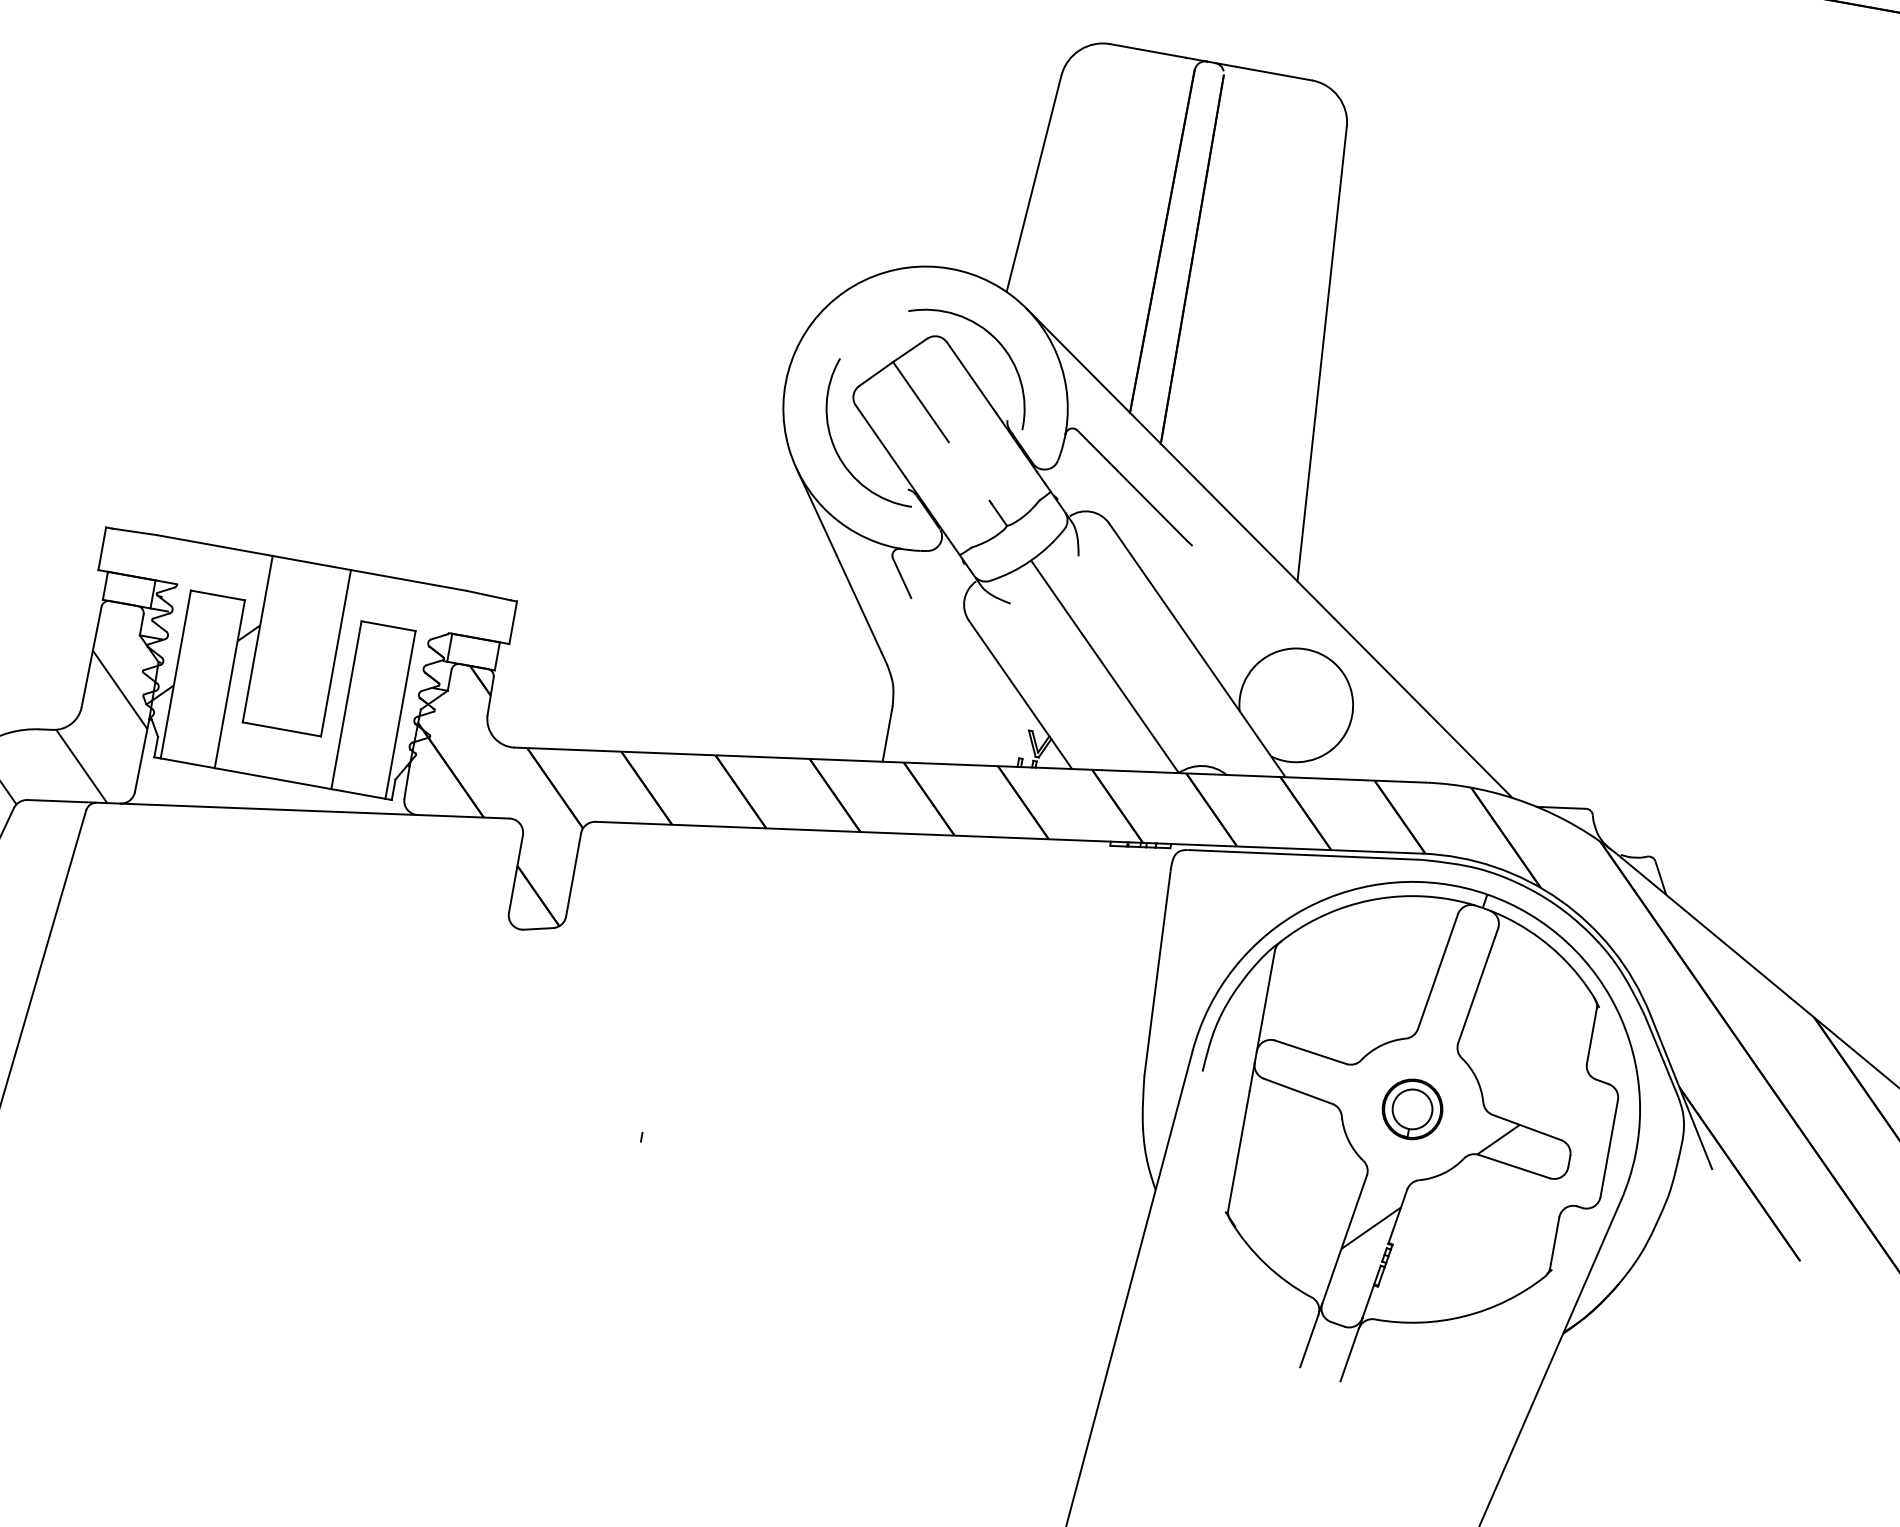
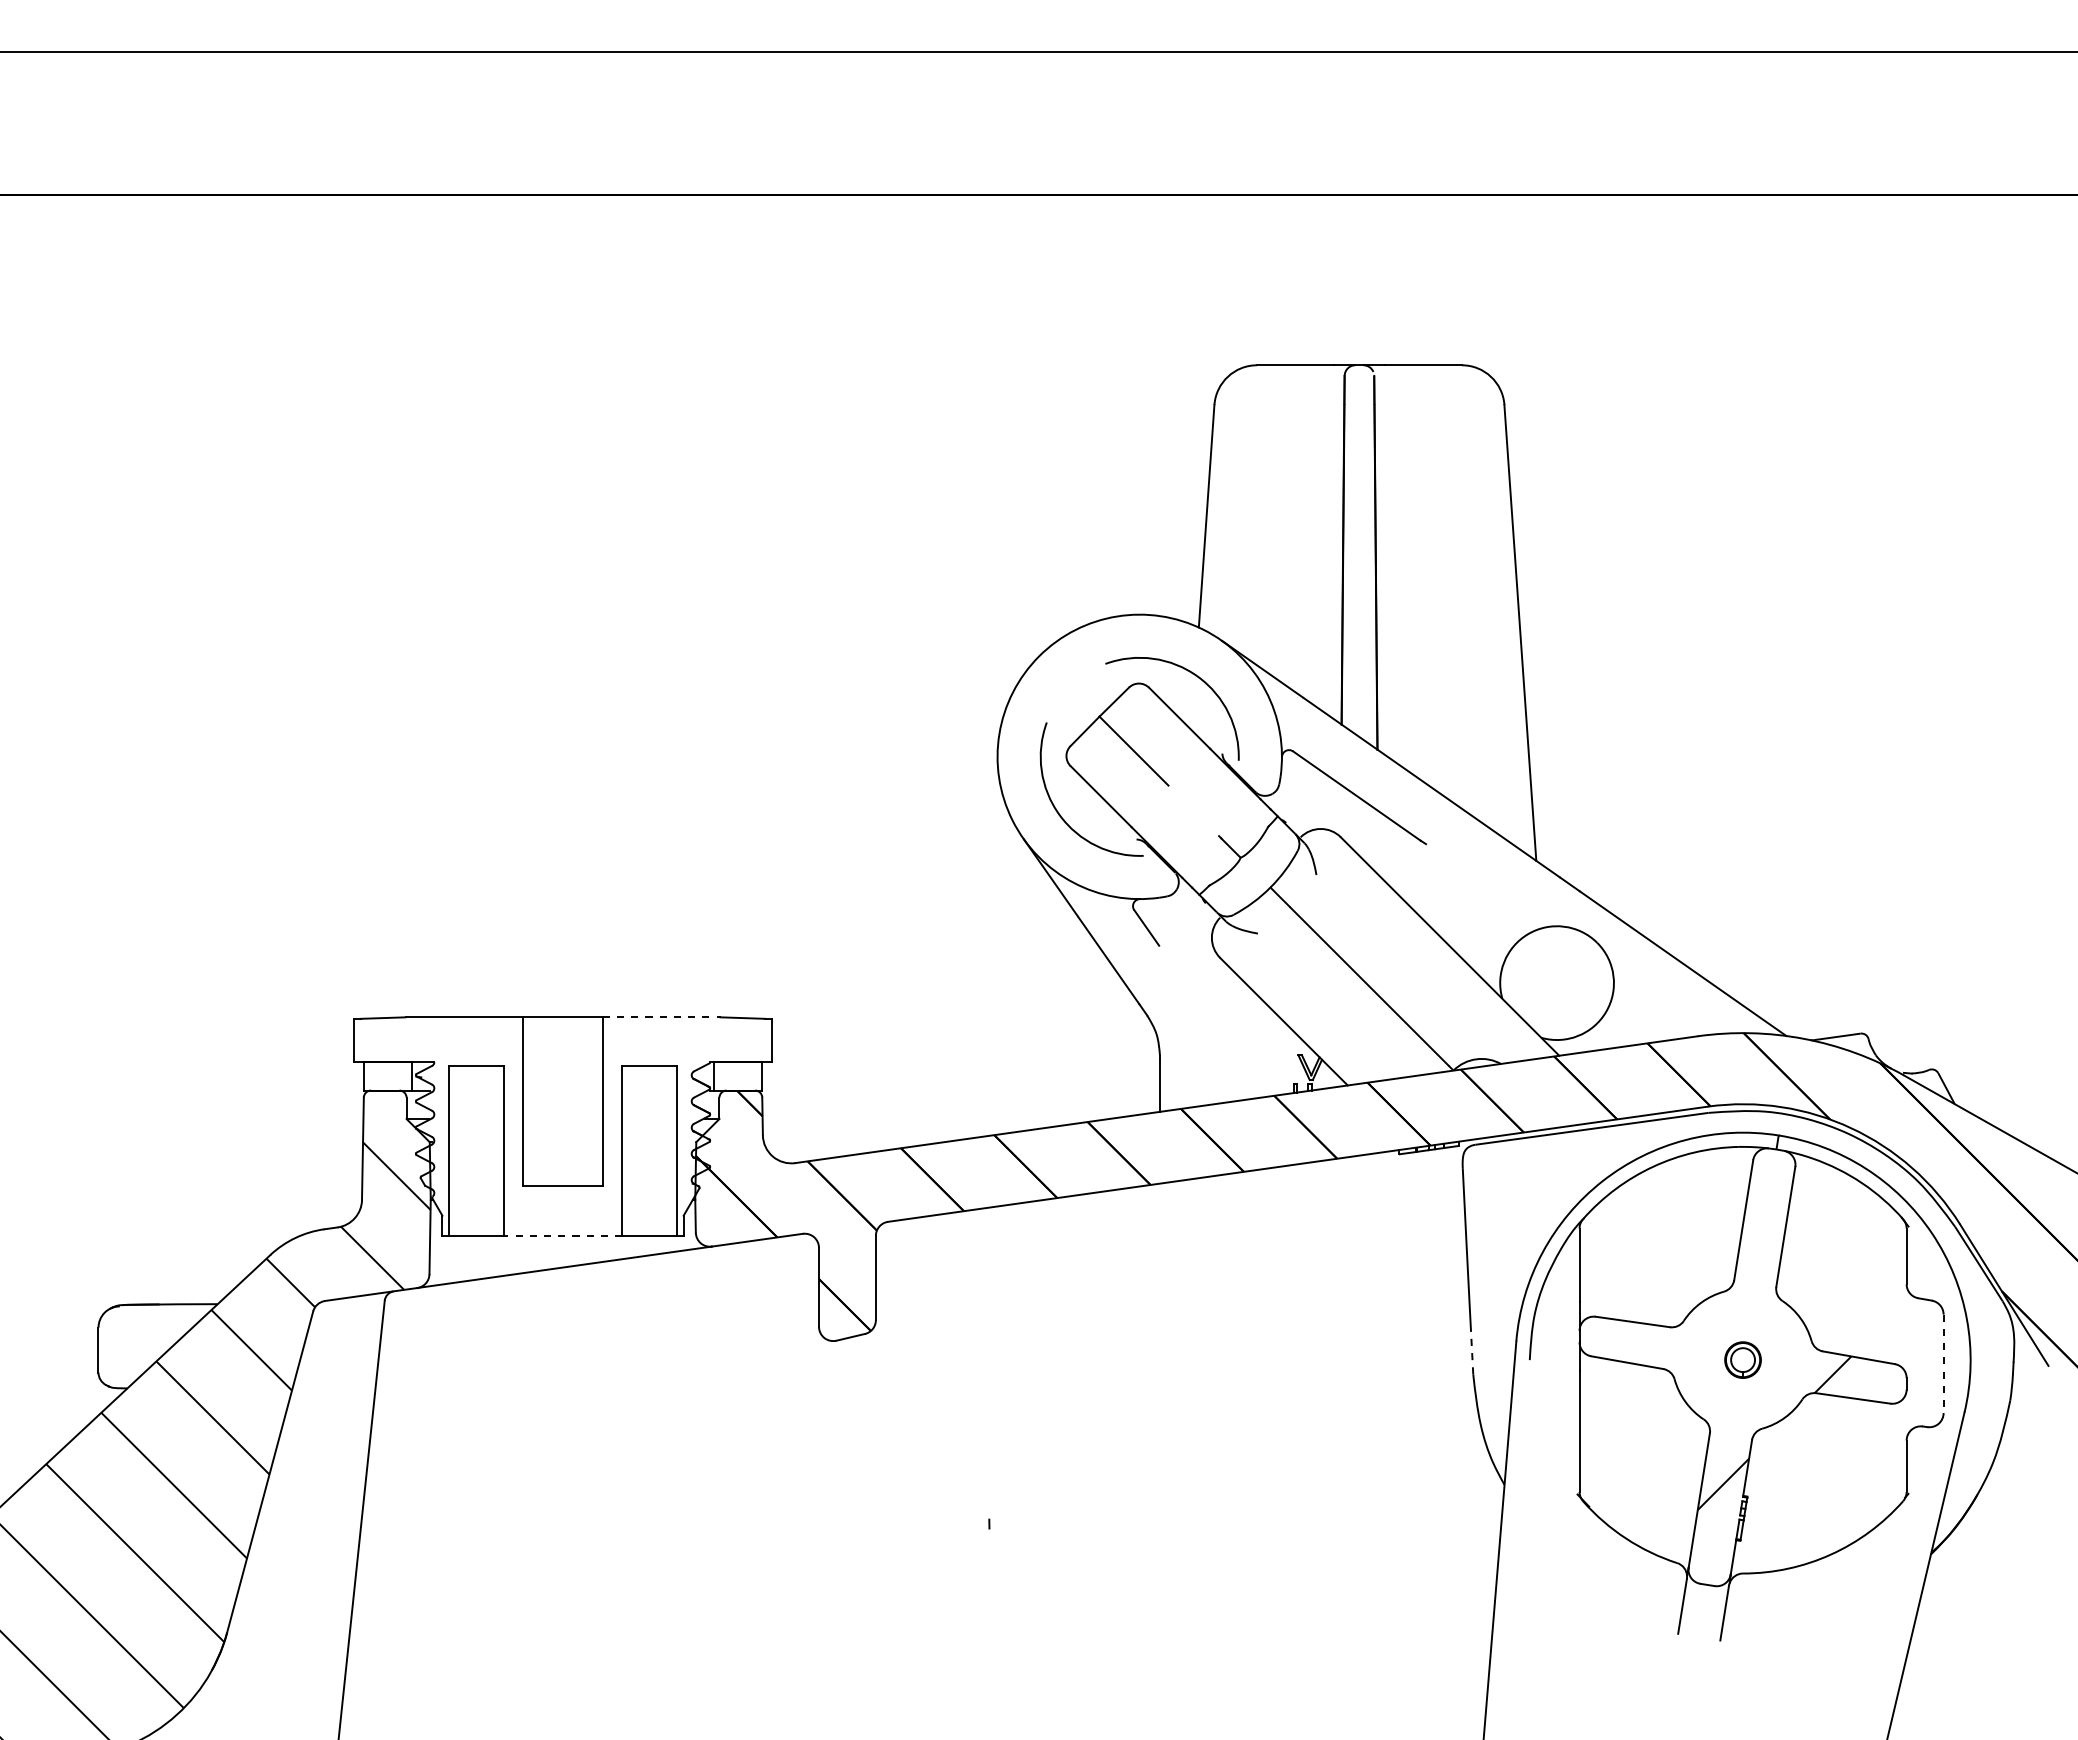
line: (408, 580) -> (661, 1017), solid -> dashed
hatch: (203, 664) -> (474, 1136), removed
line: (272, 778) -> (562, 1236), solid -> dashed
line: (1147, 1053) -> (1472, 1352), solid -> dashed
part: (1412, 1108) -> (1742, 1359), size x0.6
line: (1609, 1149) -> (1943, 1364), solid -> dashed

